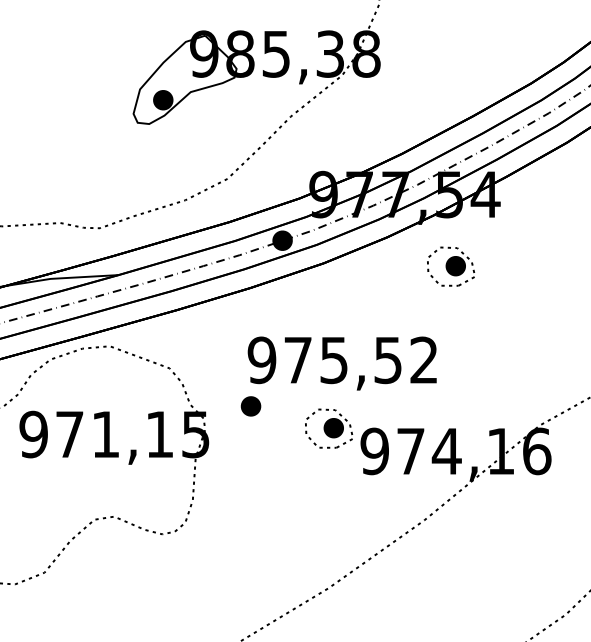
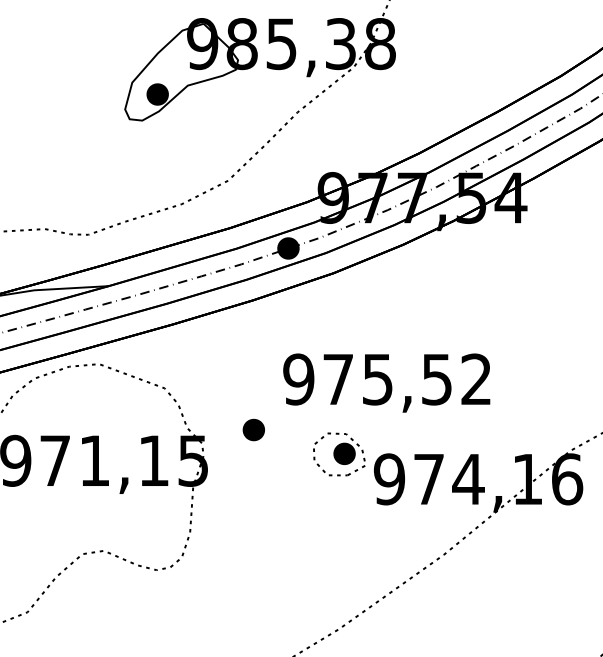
part: (451, 266) -> (473, 276), removed
text: (341, 363) -> (385, 383), moved

